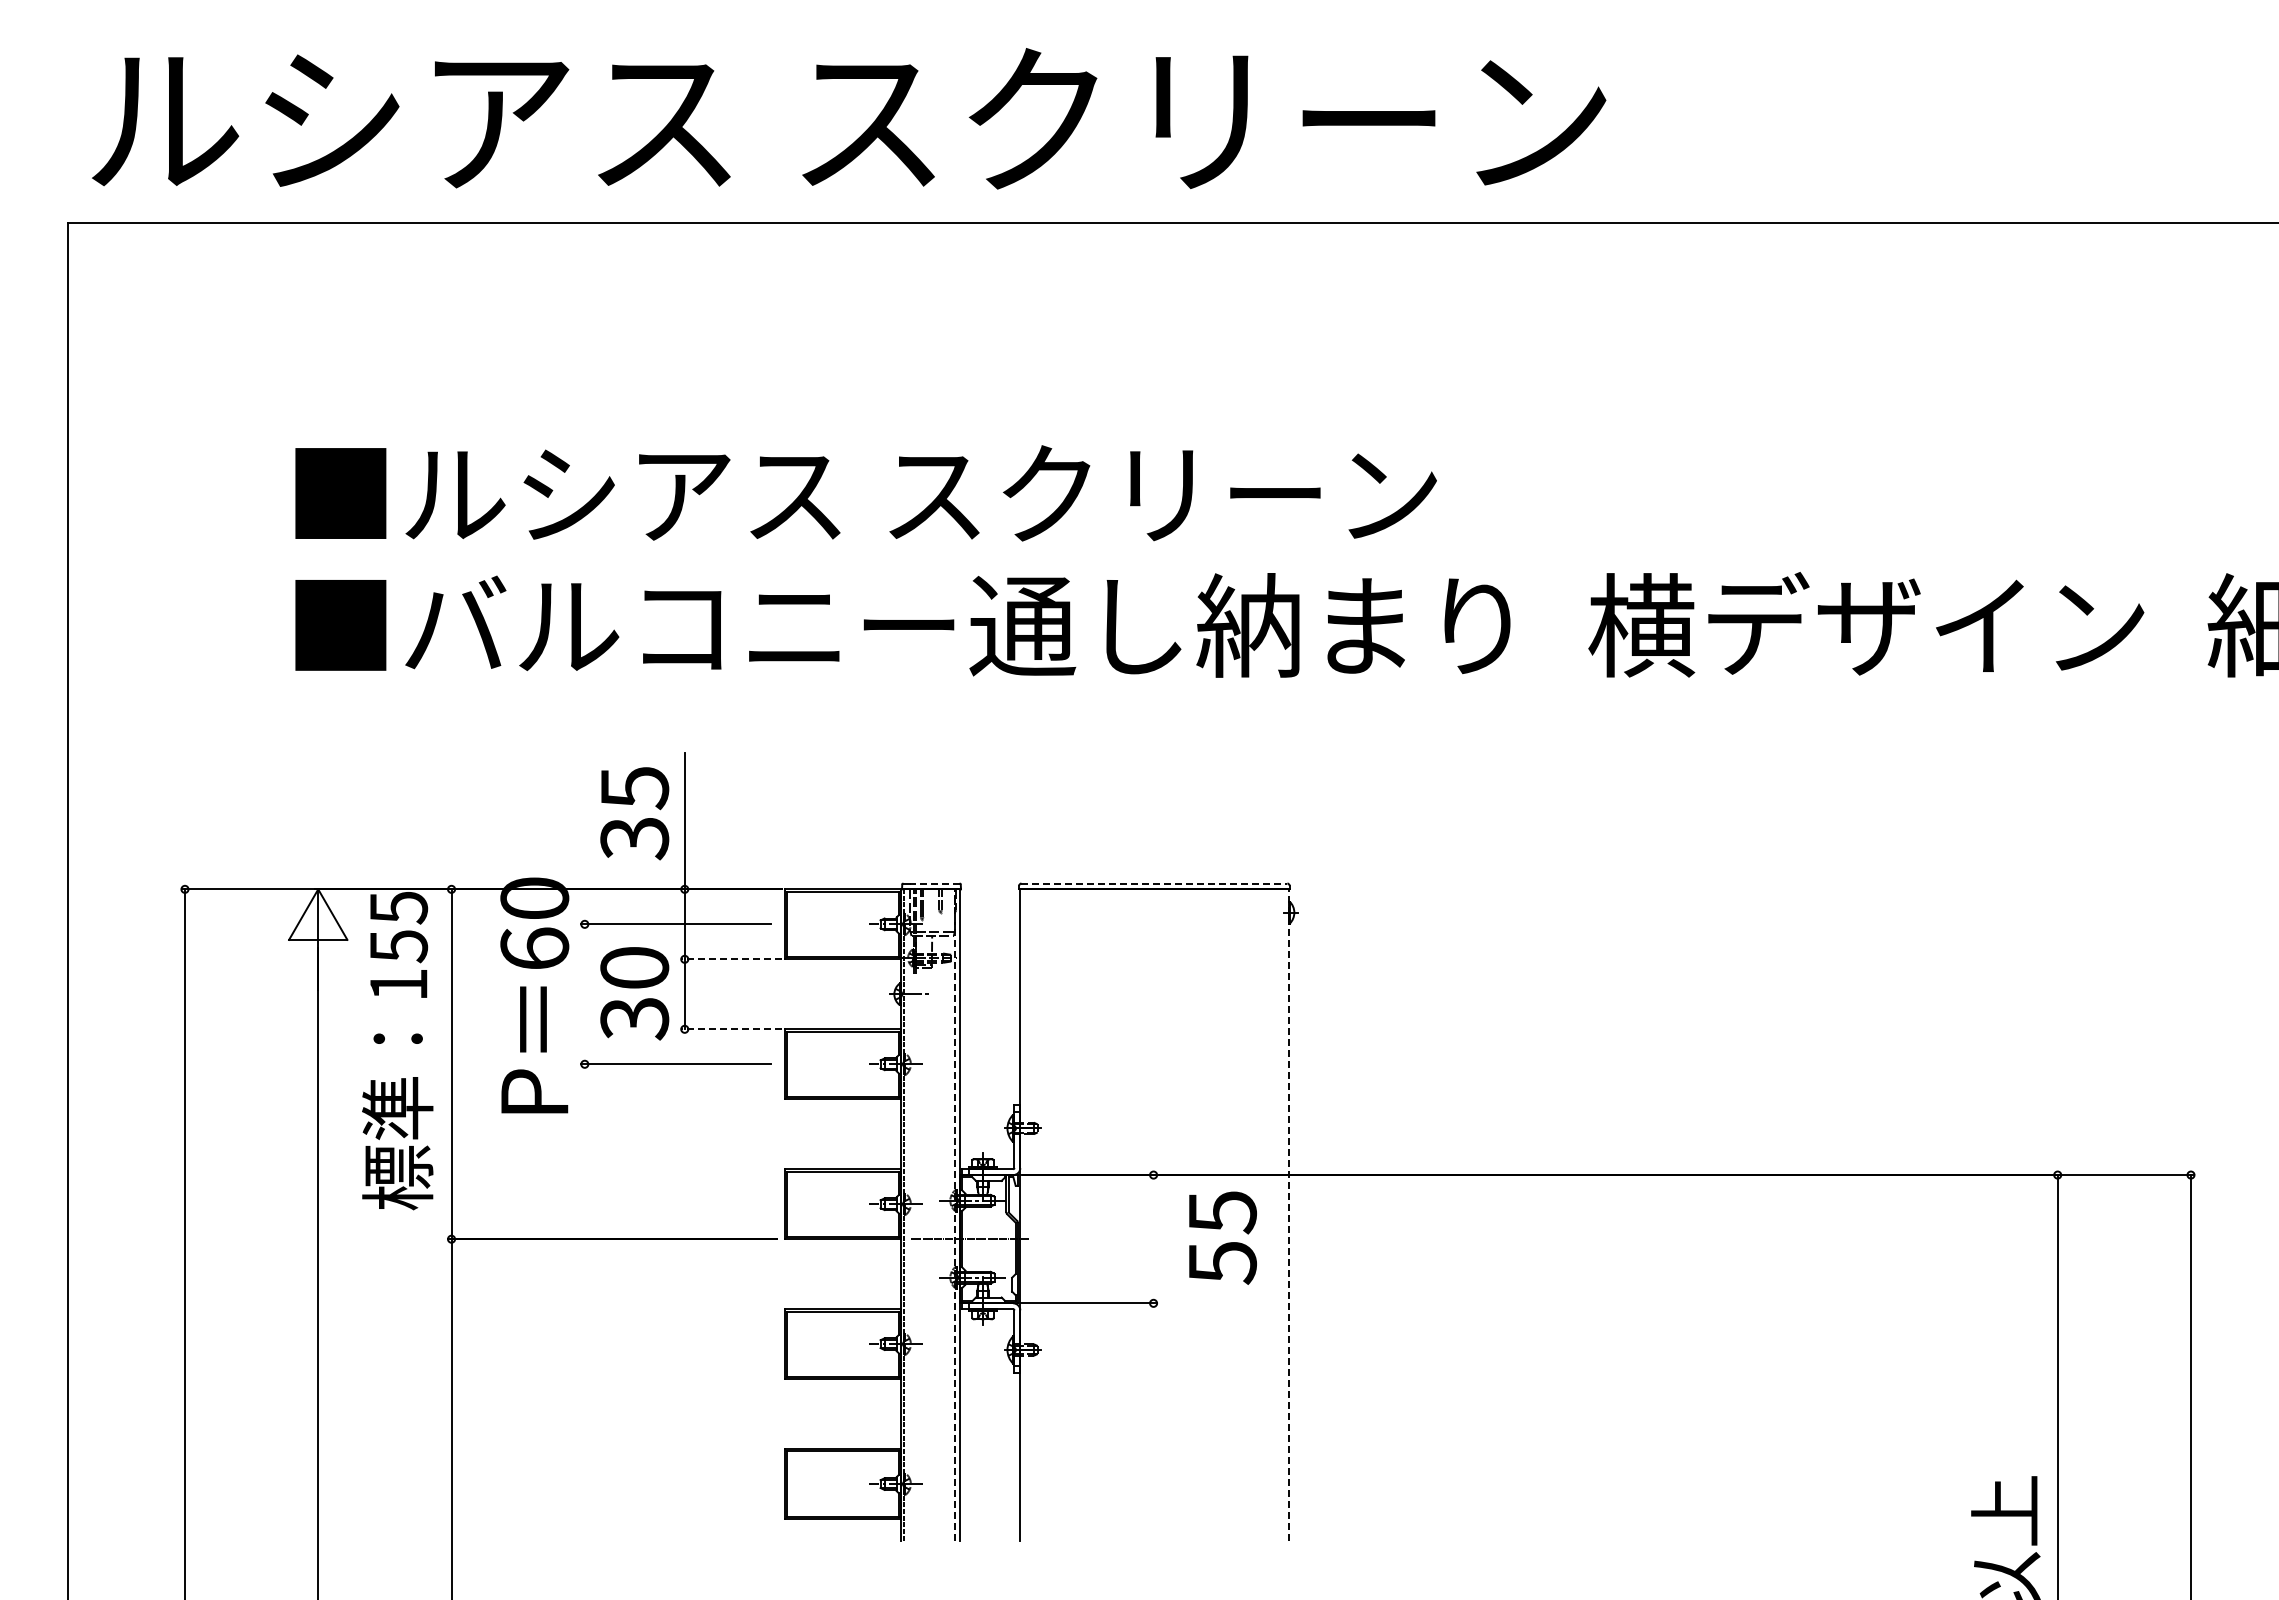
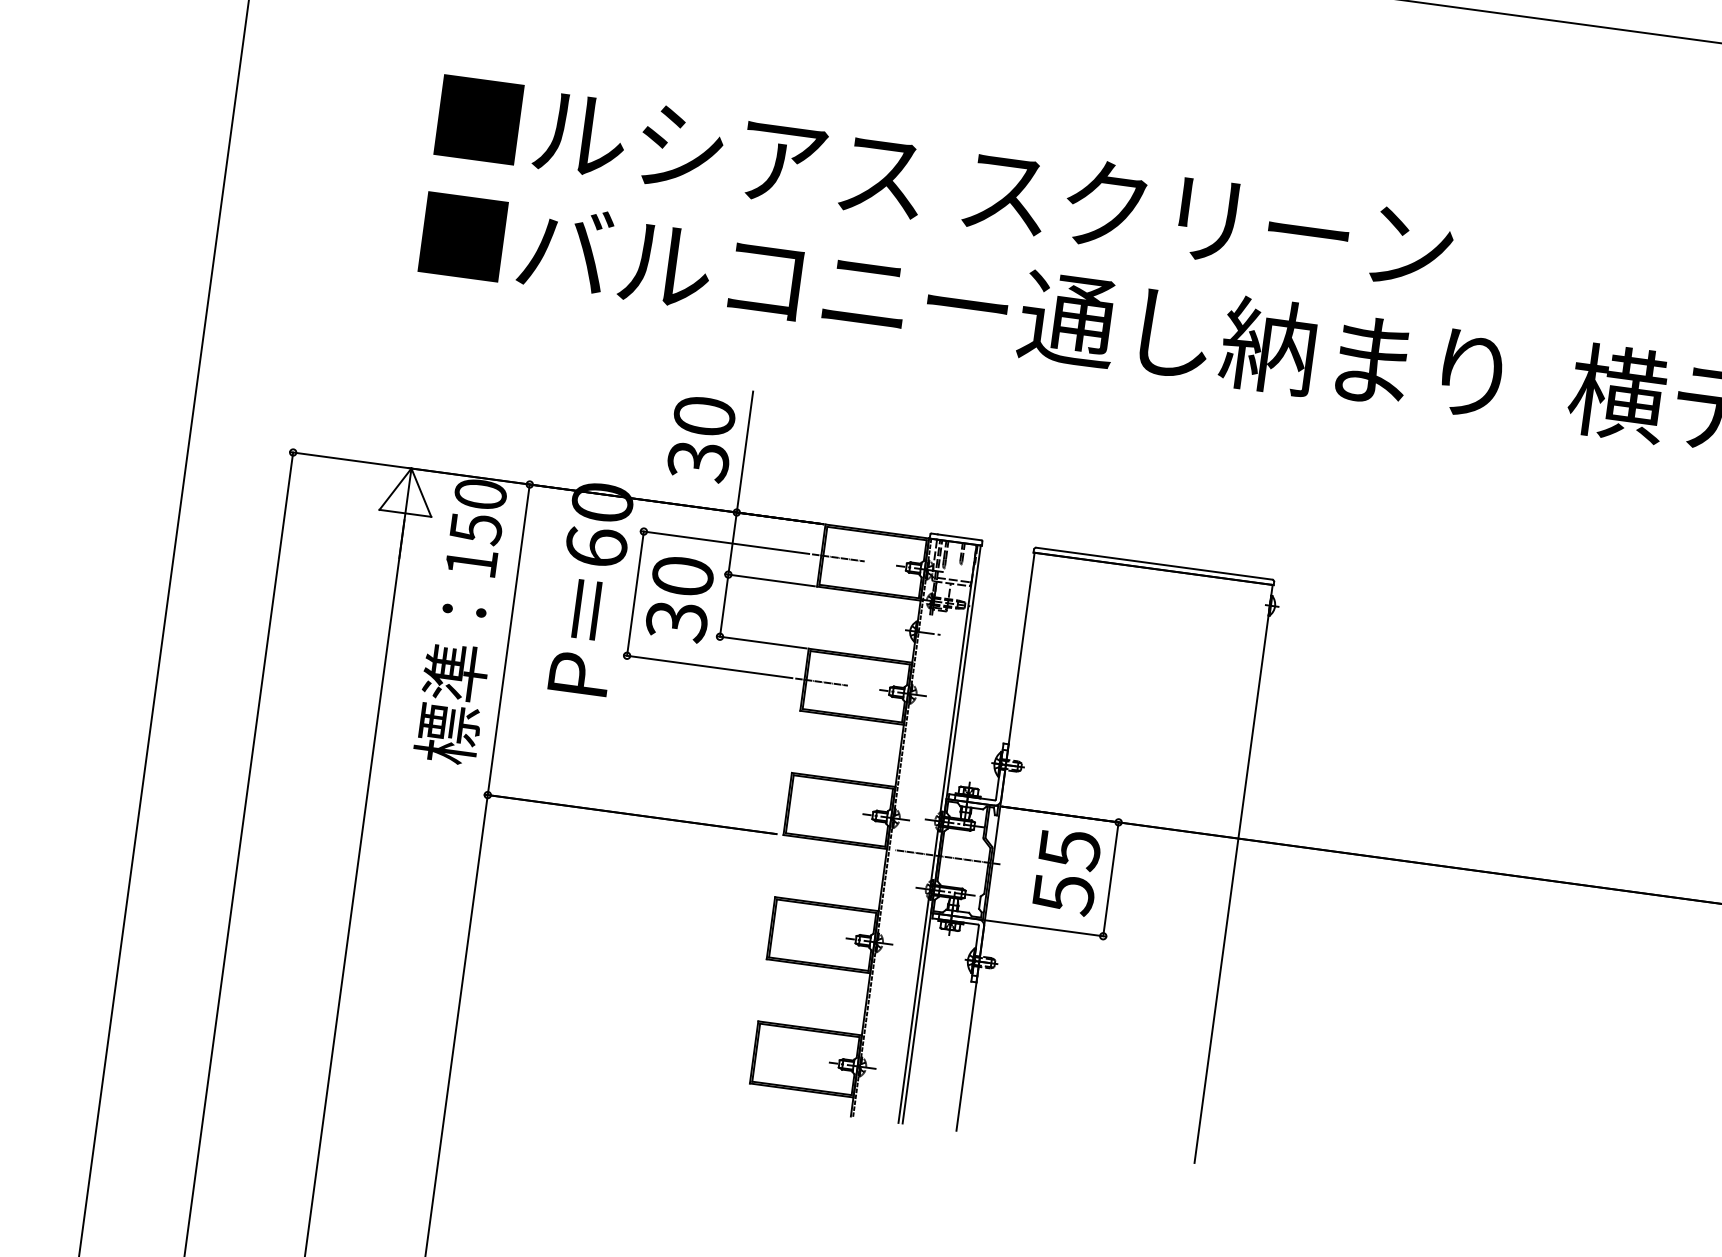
text: (634, 788) -> (704, 416), 35 -> 30
line: (935, 883) -> (960, 537), dashed -> solid
line: (1154, 883) -> (1154, 563), dashed -> solid
text: (398, 907) -> (480, 494), 155 -> 150
line: (803, 924) -> (837, 557), added
line: (731, 959) -> (769, 580), dashed -> solid
line: (584, 994) -> (635, 593), added
line: (731, 1029) -> (761, 642), dashed -> solid
line: (803, 1064) -> (821, 682), added
line: (954, 1214) -> (937, 833), dashed -> solid
line: (1288, 1214) -> (1233, 873), dashed -> solid
text: (1222, 1237) -> (1066, 871), moved
line: (1153, 1239) -> (1110, 879), added

